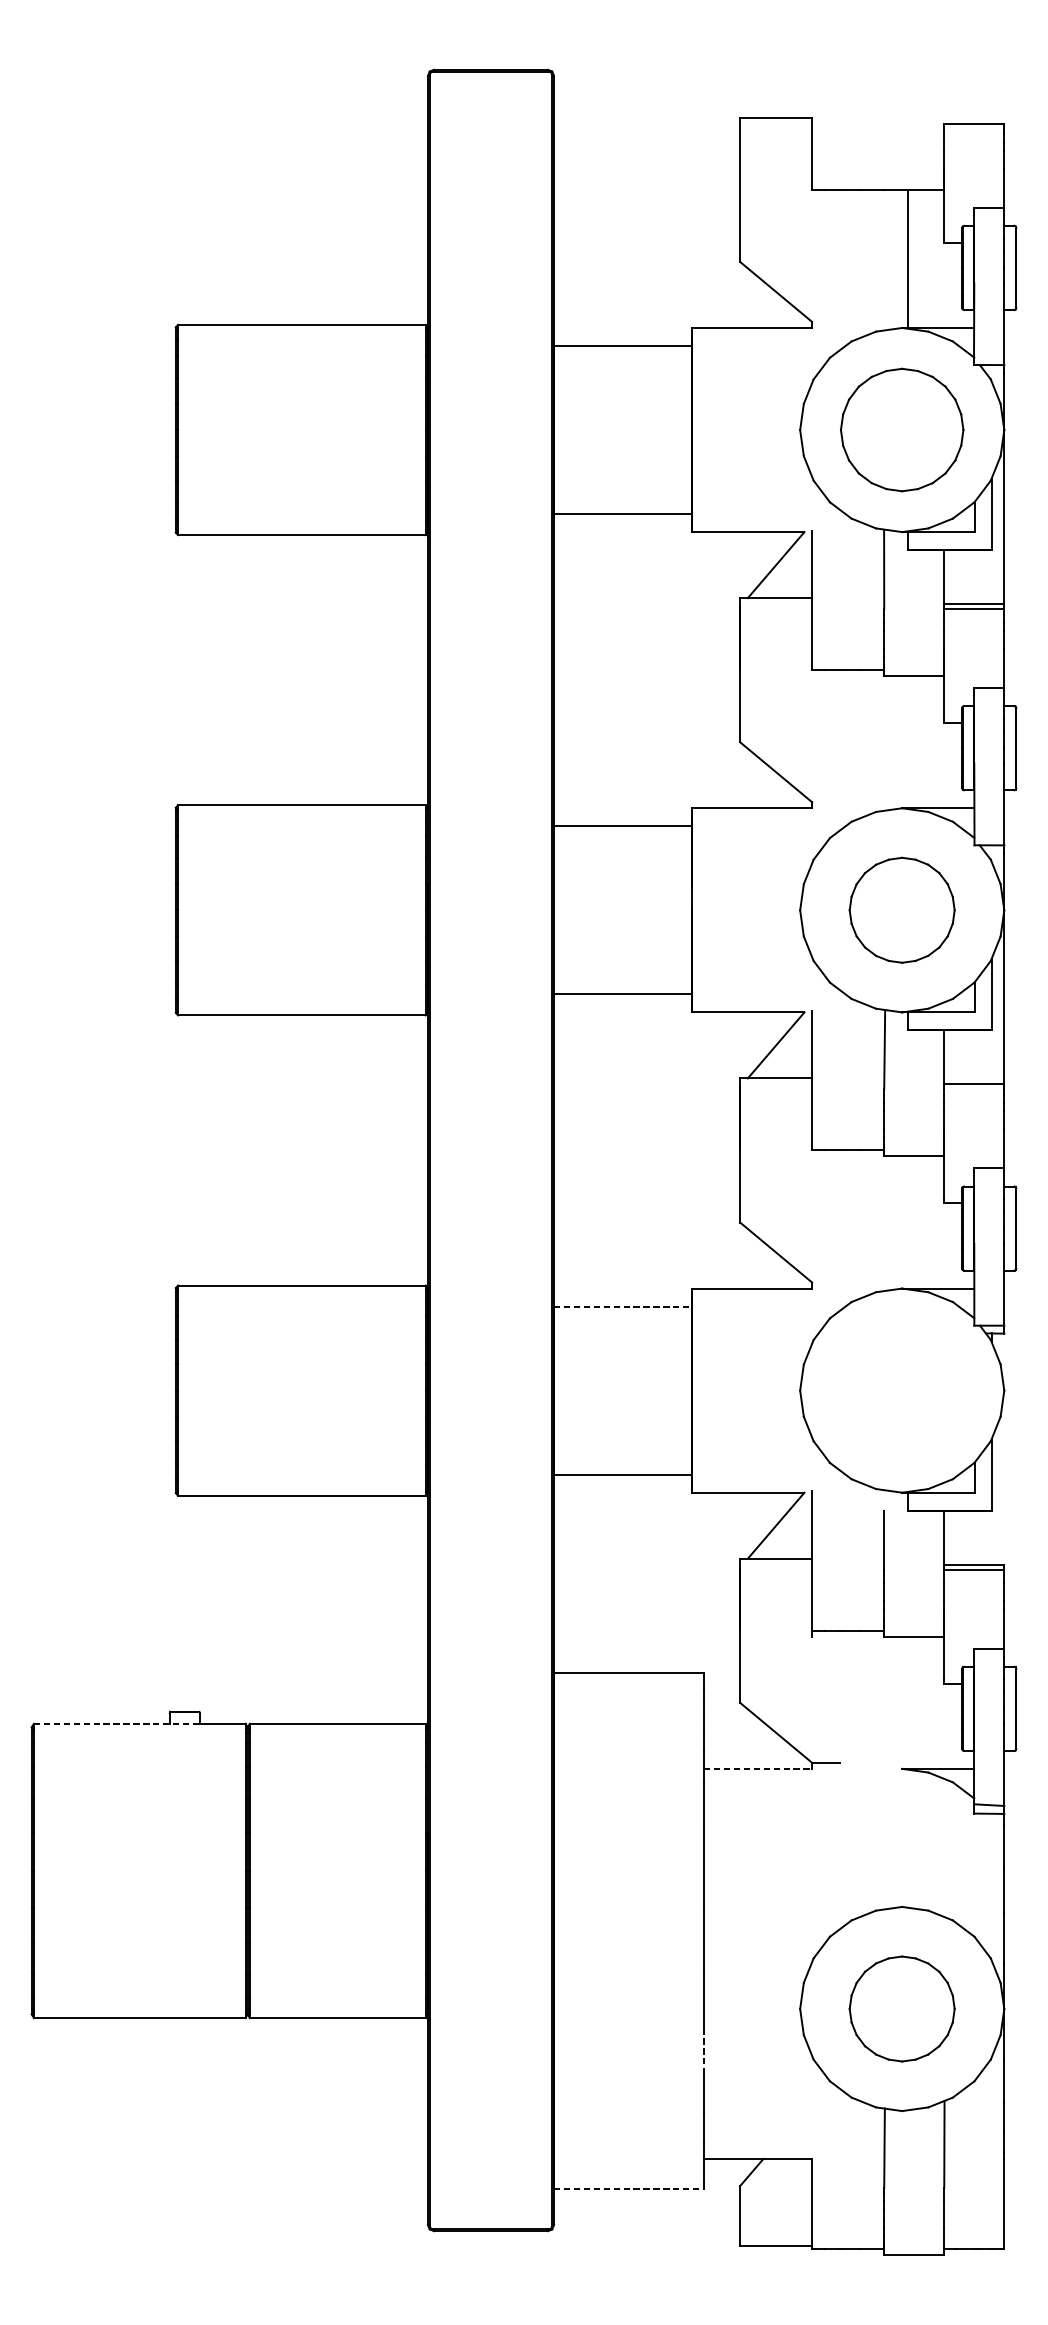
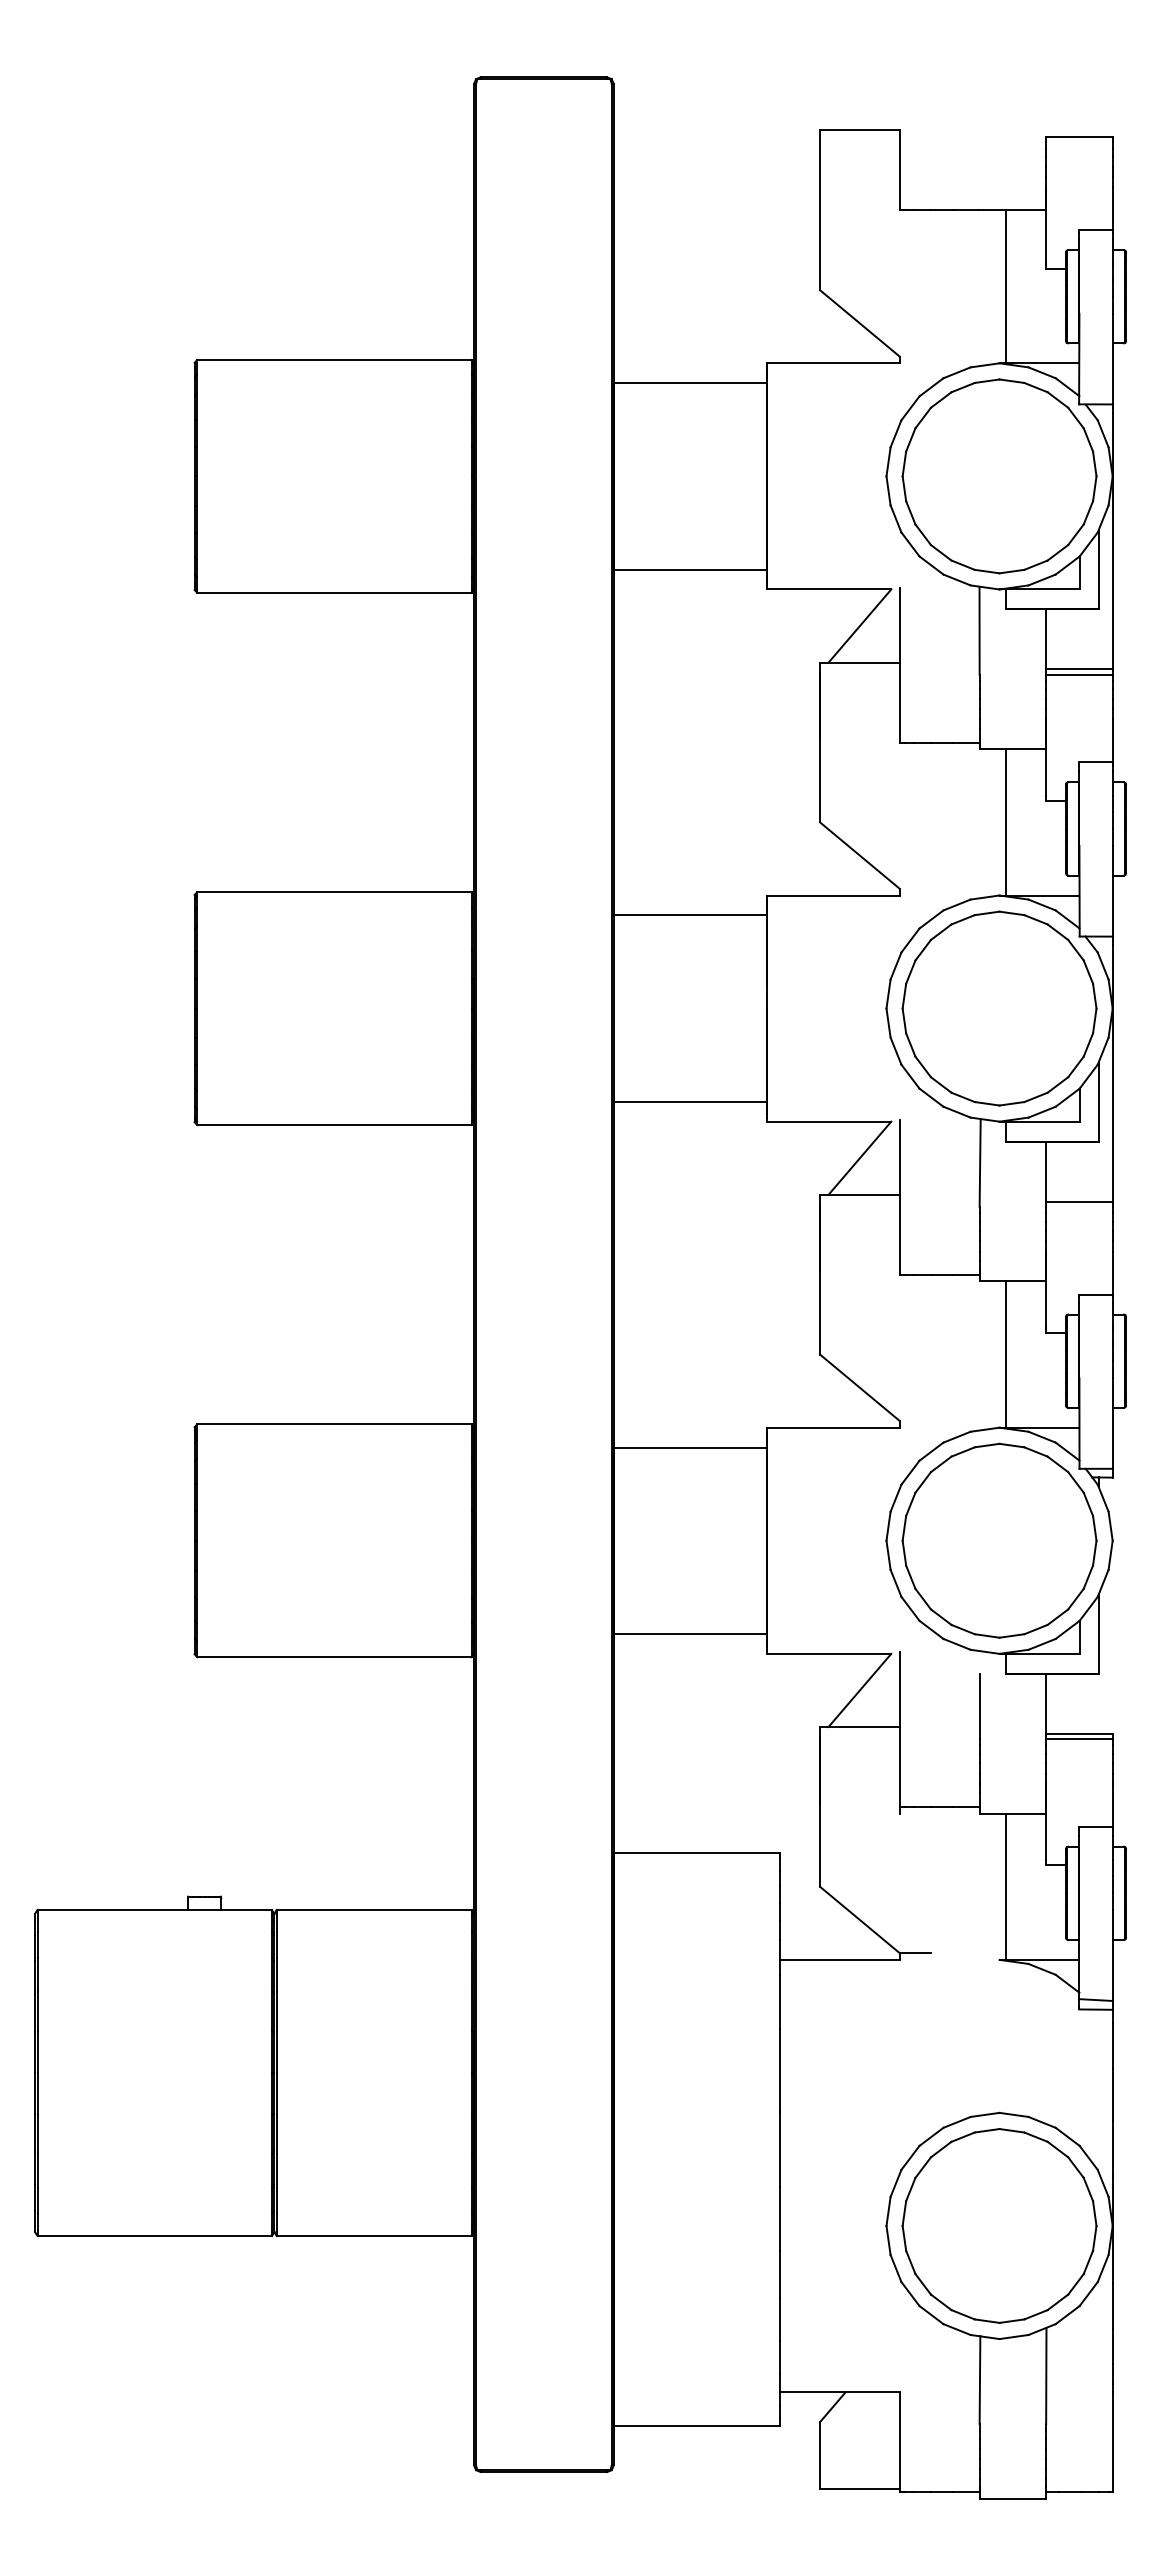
part: (902, 430) -> (999, 476), size x1.43
line: (908, 742) -> (1006, 822), added
part: (902, 910) -> (999, 1008), size x1.67
line: (908, 1222) -> (1006, 1354), added
line: (623, 1306) -> (690, 1447), dashed -> solid
part: (902, 1390) -> (999, 1540), added
line: (908, 1702) -> (1006, 1886), added
line: (116, 1723) -> (129, 1909), dashed -> solid
line: (757, 1768) -> (839, 1959), dashed -> solid
part: (902, 2008) -> (999, 2225), size x1.67
line: (704, 2052) -> (780, 2274), dashed -> solid
line: (629, 2189) -> (697, 2425), dashed -> solid

